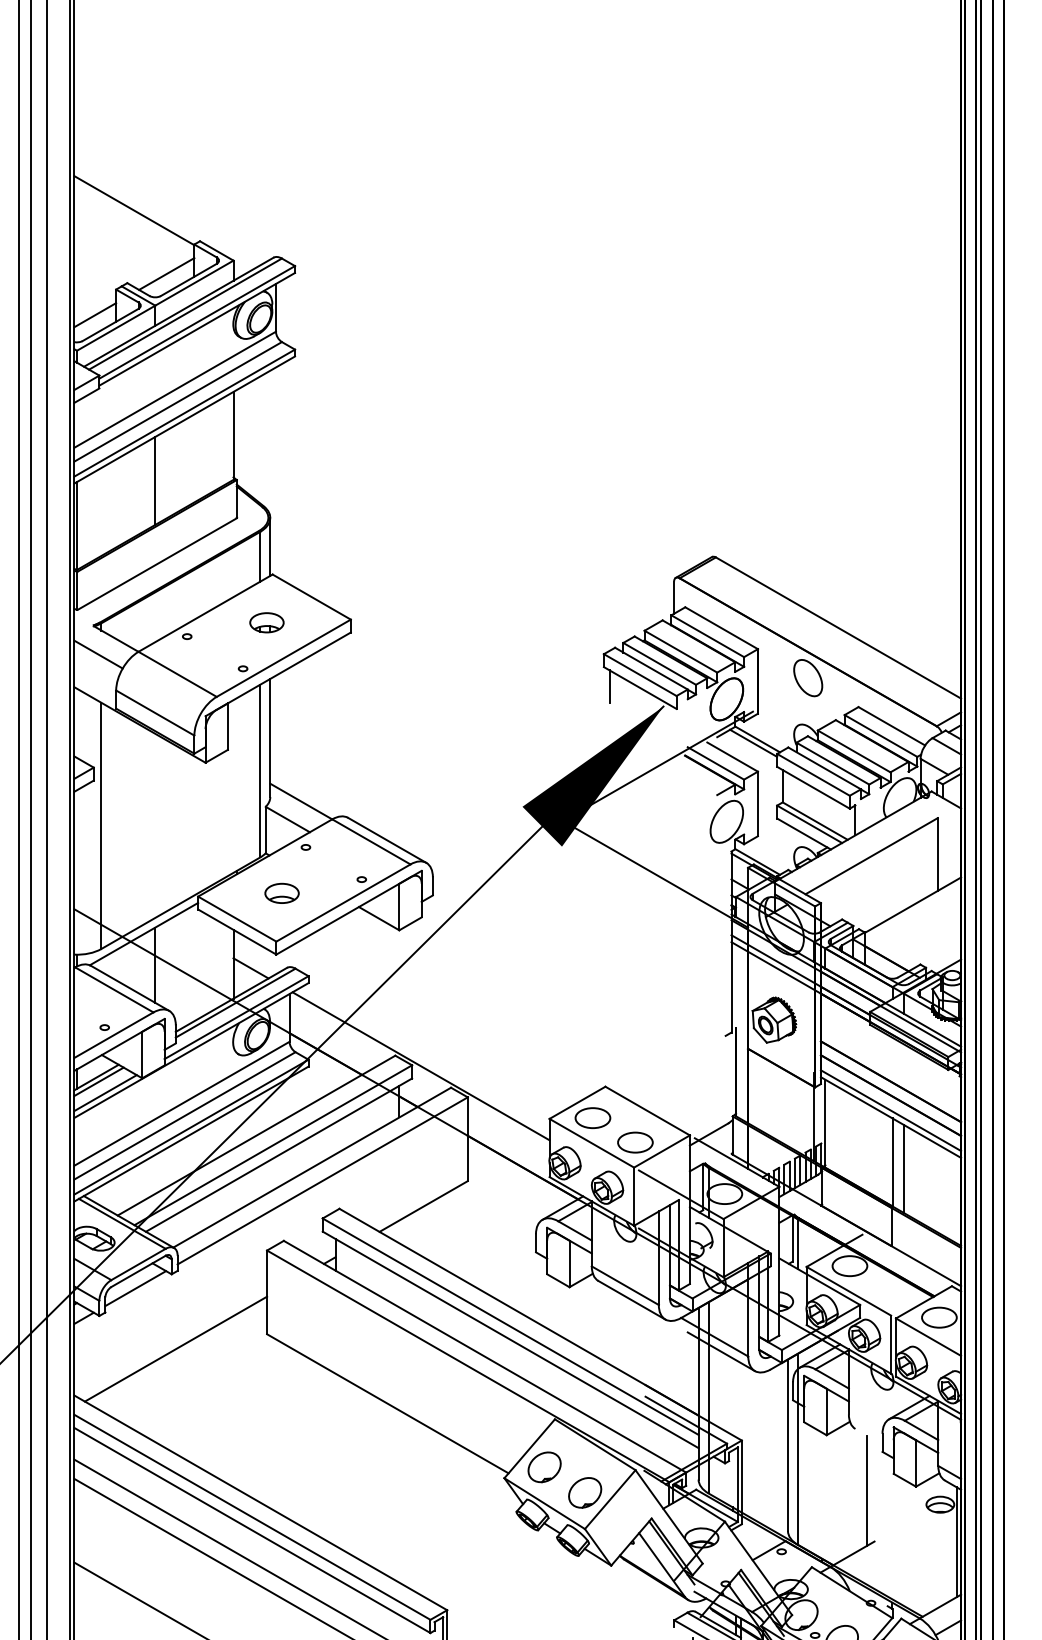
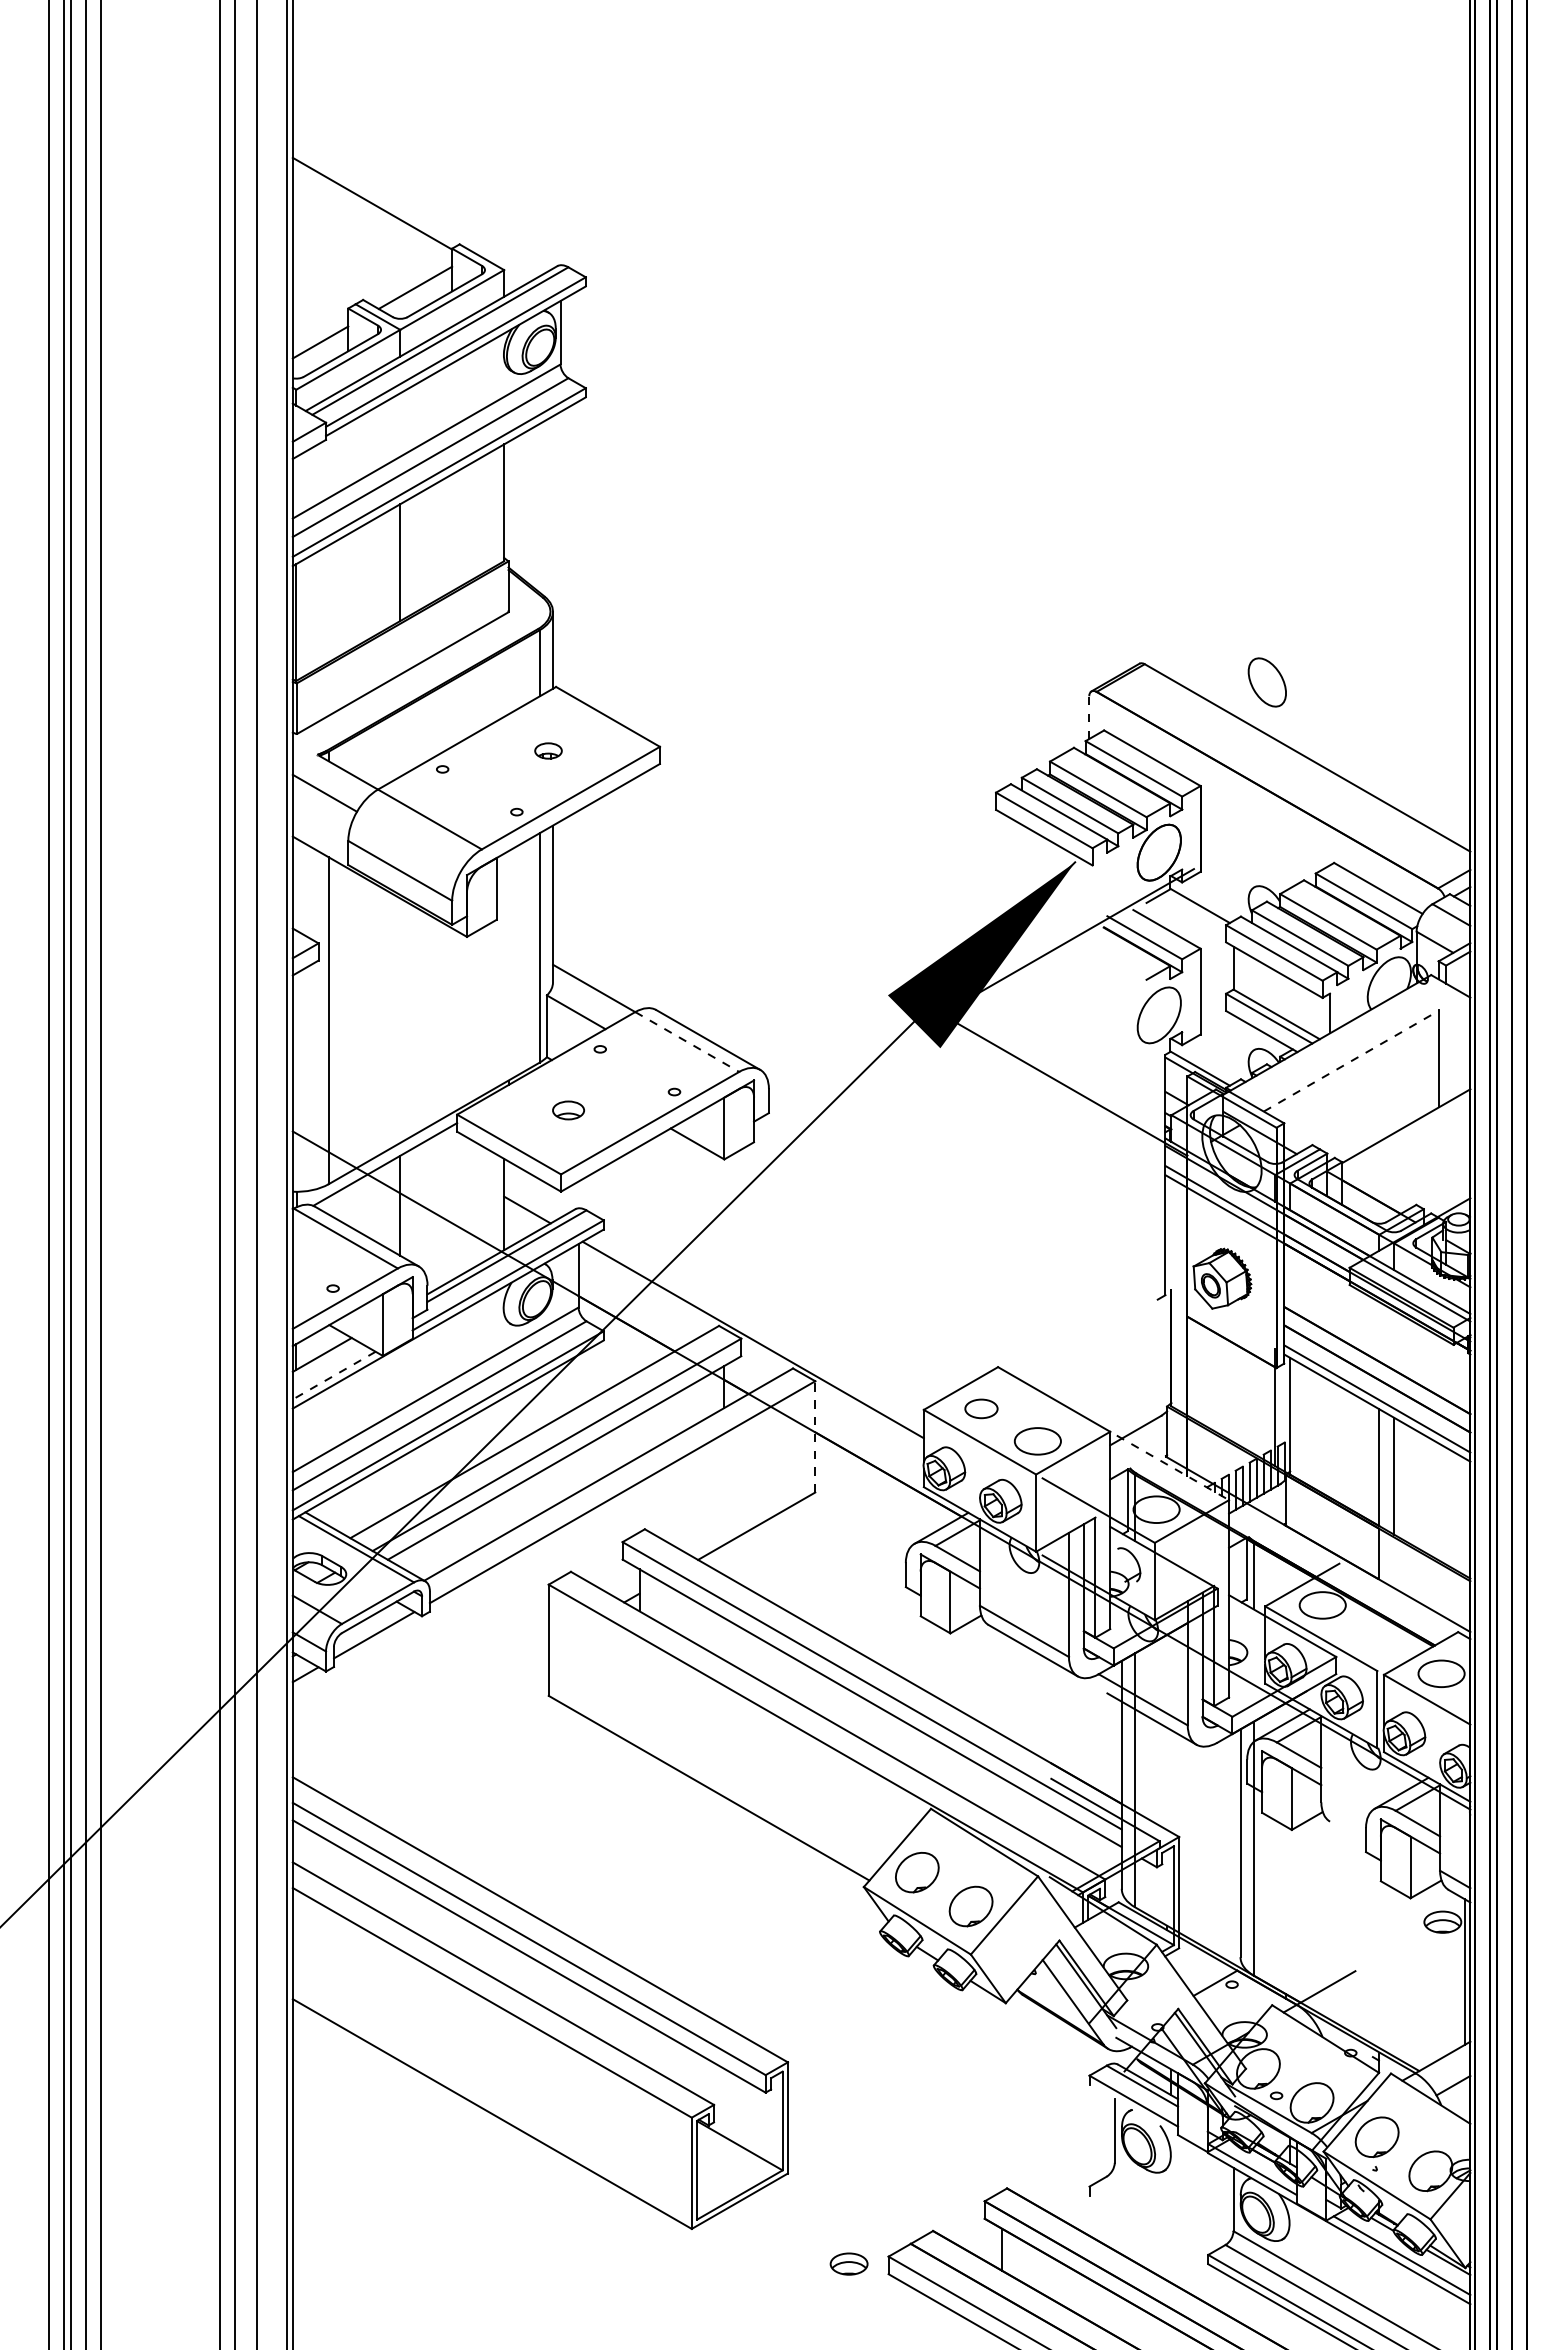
line: (674, 597) -> (1089, 717), solid -> dashed
part: (266, 622) -> (548, 750), size x0.6
part: (807, 678) -> (1266, 682), moved
line: (609, 686) -> (1003, 835), removed
line: (753, 743) -> (1194, 911), removed
line: (371, 842) -> (687, 1042), solid -> dashed
line: (872, 855) -> (1352, 1060), solid -> dashed
part: (281, 893) -> (568, 1110), size x0.7
line: (99, 1081) -> (325, 1360), removed
line: (105, 1093) -> (334, 1375), solid -> dashed
part: (592, 1117) -> (981, 1408), size x0.7
line: (467, 1138) -> (815, 1436), solid -> dashed
line: (736, 1162) -> (1172, 1467), solid -> dashed
line: (175, 1349) -> (427, 1715), removed
line: (867, 1490) -> (1346, 1903), removed

